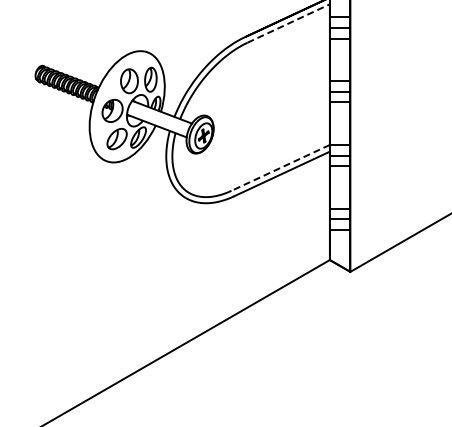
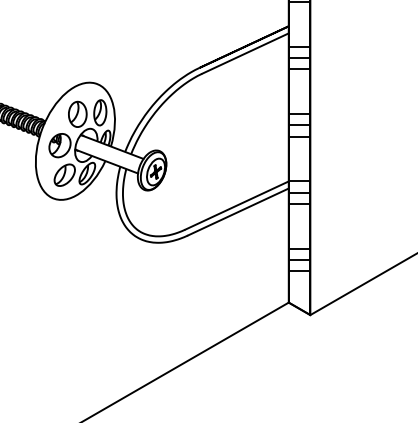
line: (289, 23) -> (246, 53), dashed -> solid
line: (280, 168) -> (236, 206), dashed -> solid

